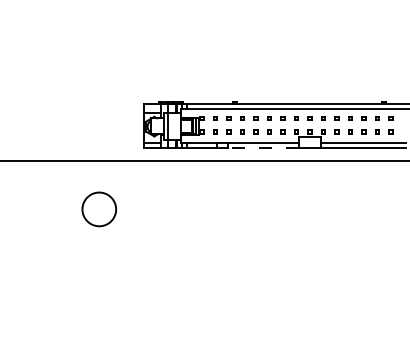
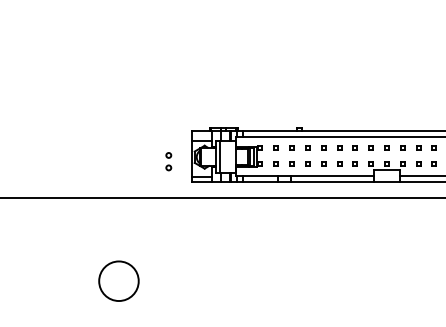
part: (123, 130) -> (168, 161), added
line: (263, 147) -> (332, 181), dashed -> solid
circle: (99, 209) -> (119, 281), moved

